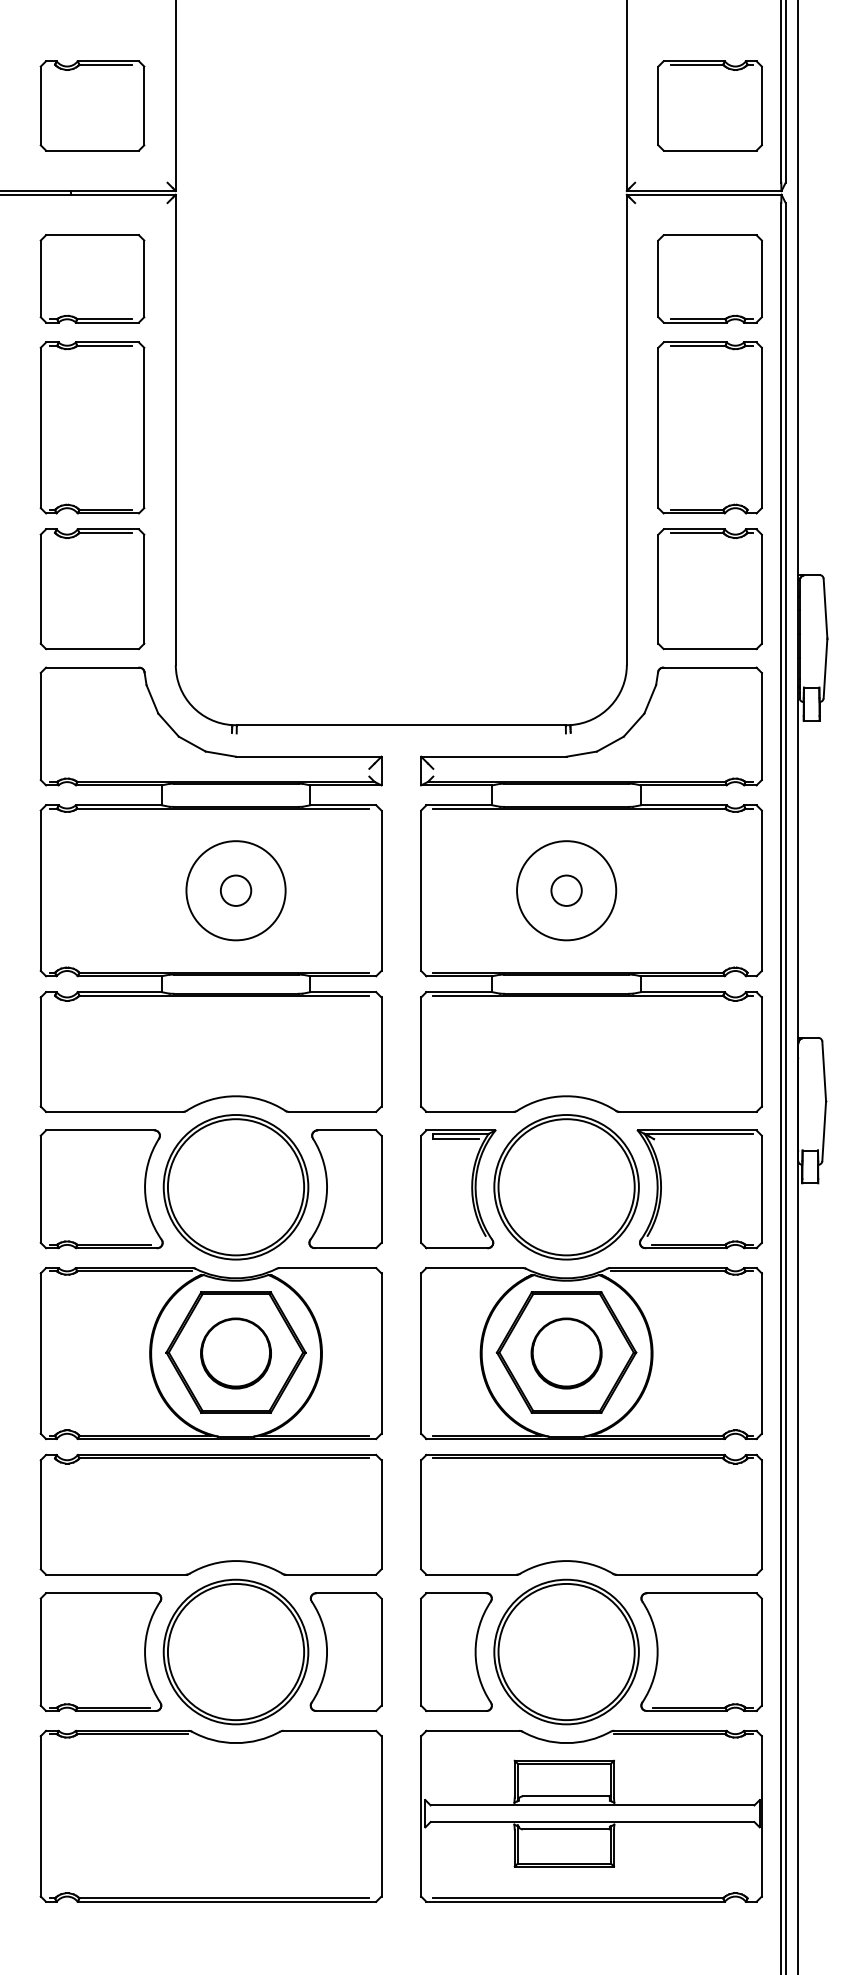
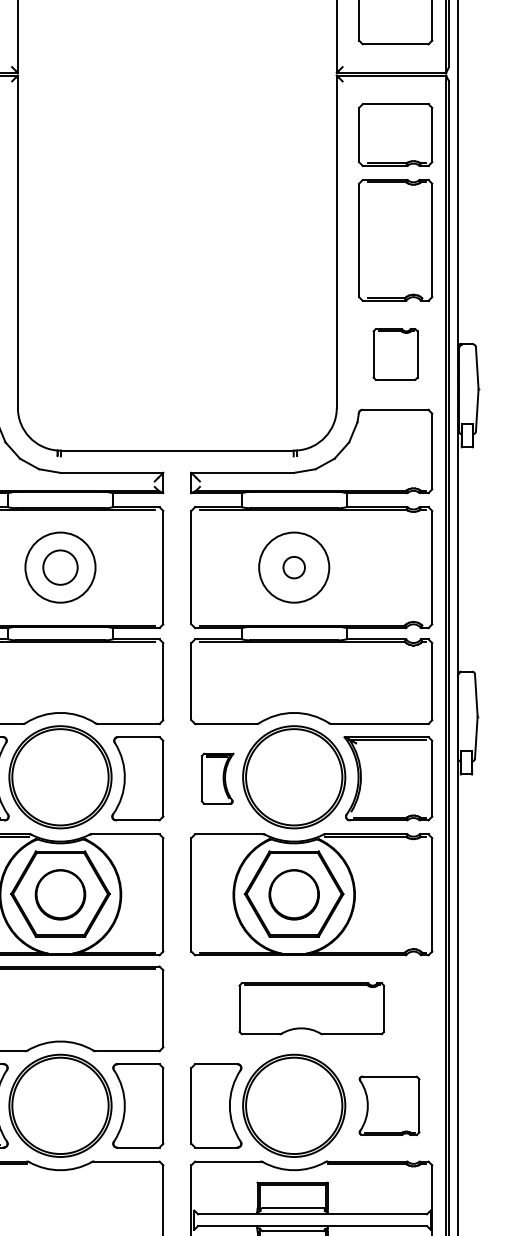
part: (709, 589) -> (395, 354), size x0.6
circle: (235, 890) -> (60, 567), size x1.6
part: (458, 1189) -> (217, 778), size x0.6
part: (591, 1514) -> (311, 1008), size x0.6
part: (701, 1651) -> (389, 1105), size x0.7

